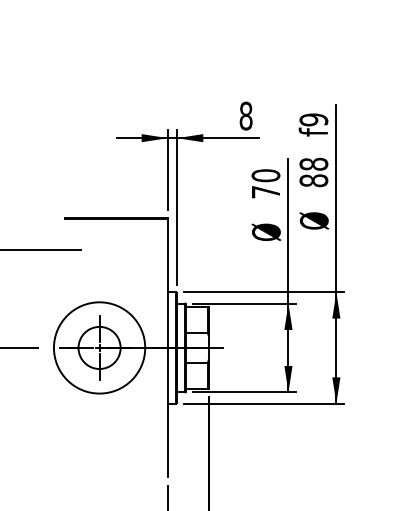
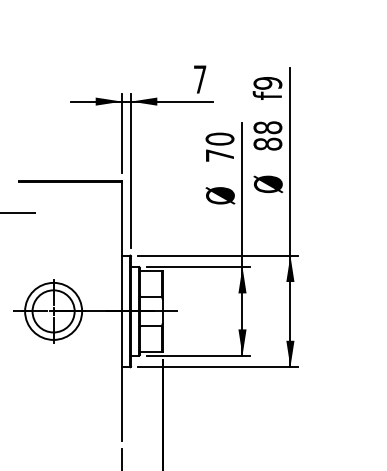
text: (245, 115) -> (199, 78), 8 -> 7
circle: (99, 347) -> (53, 310), size x0.62

